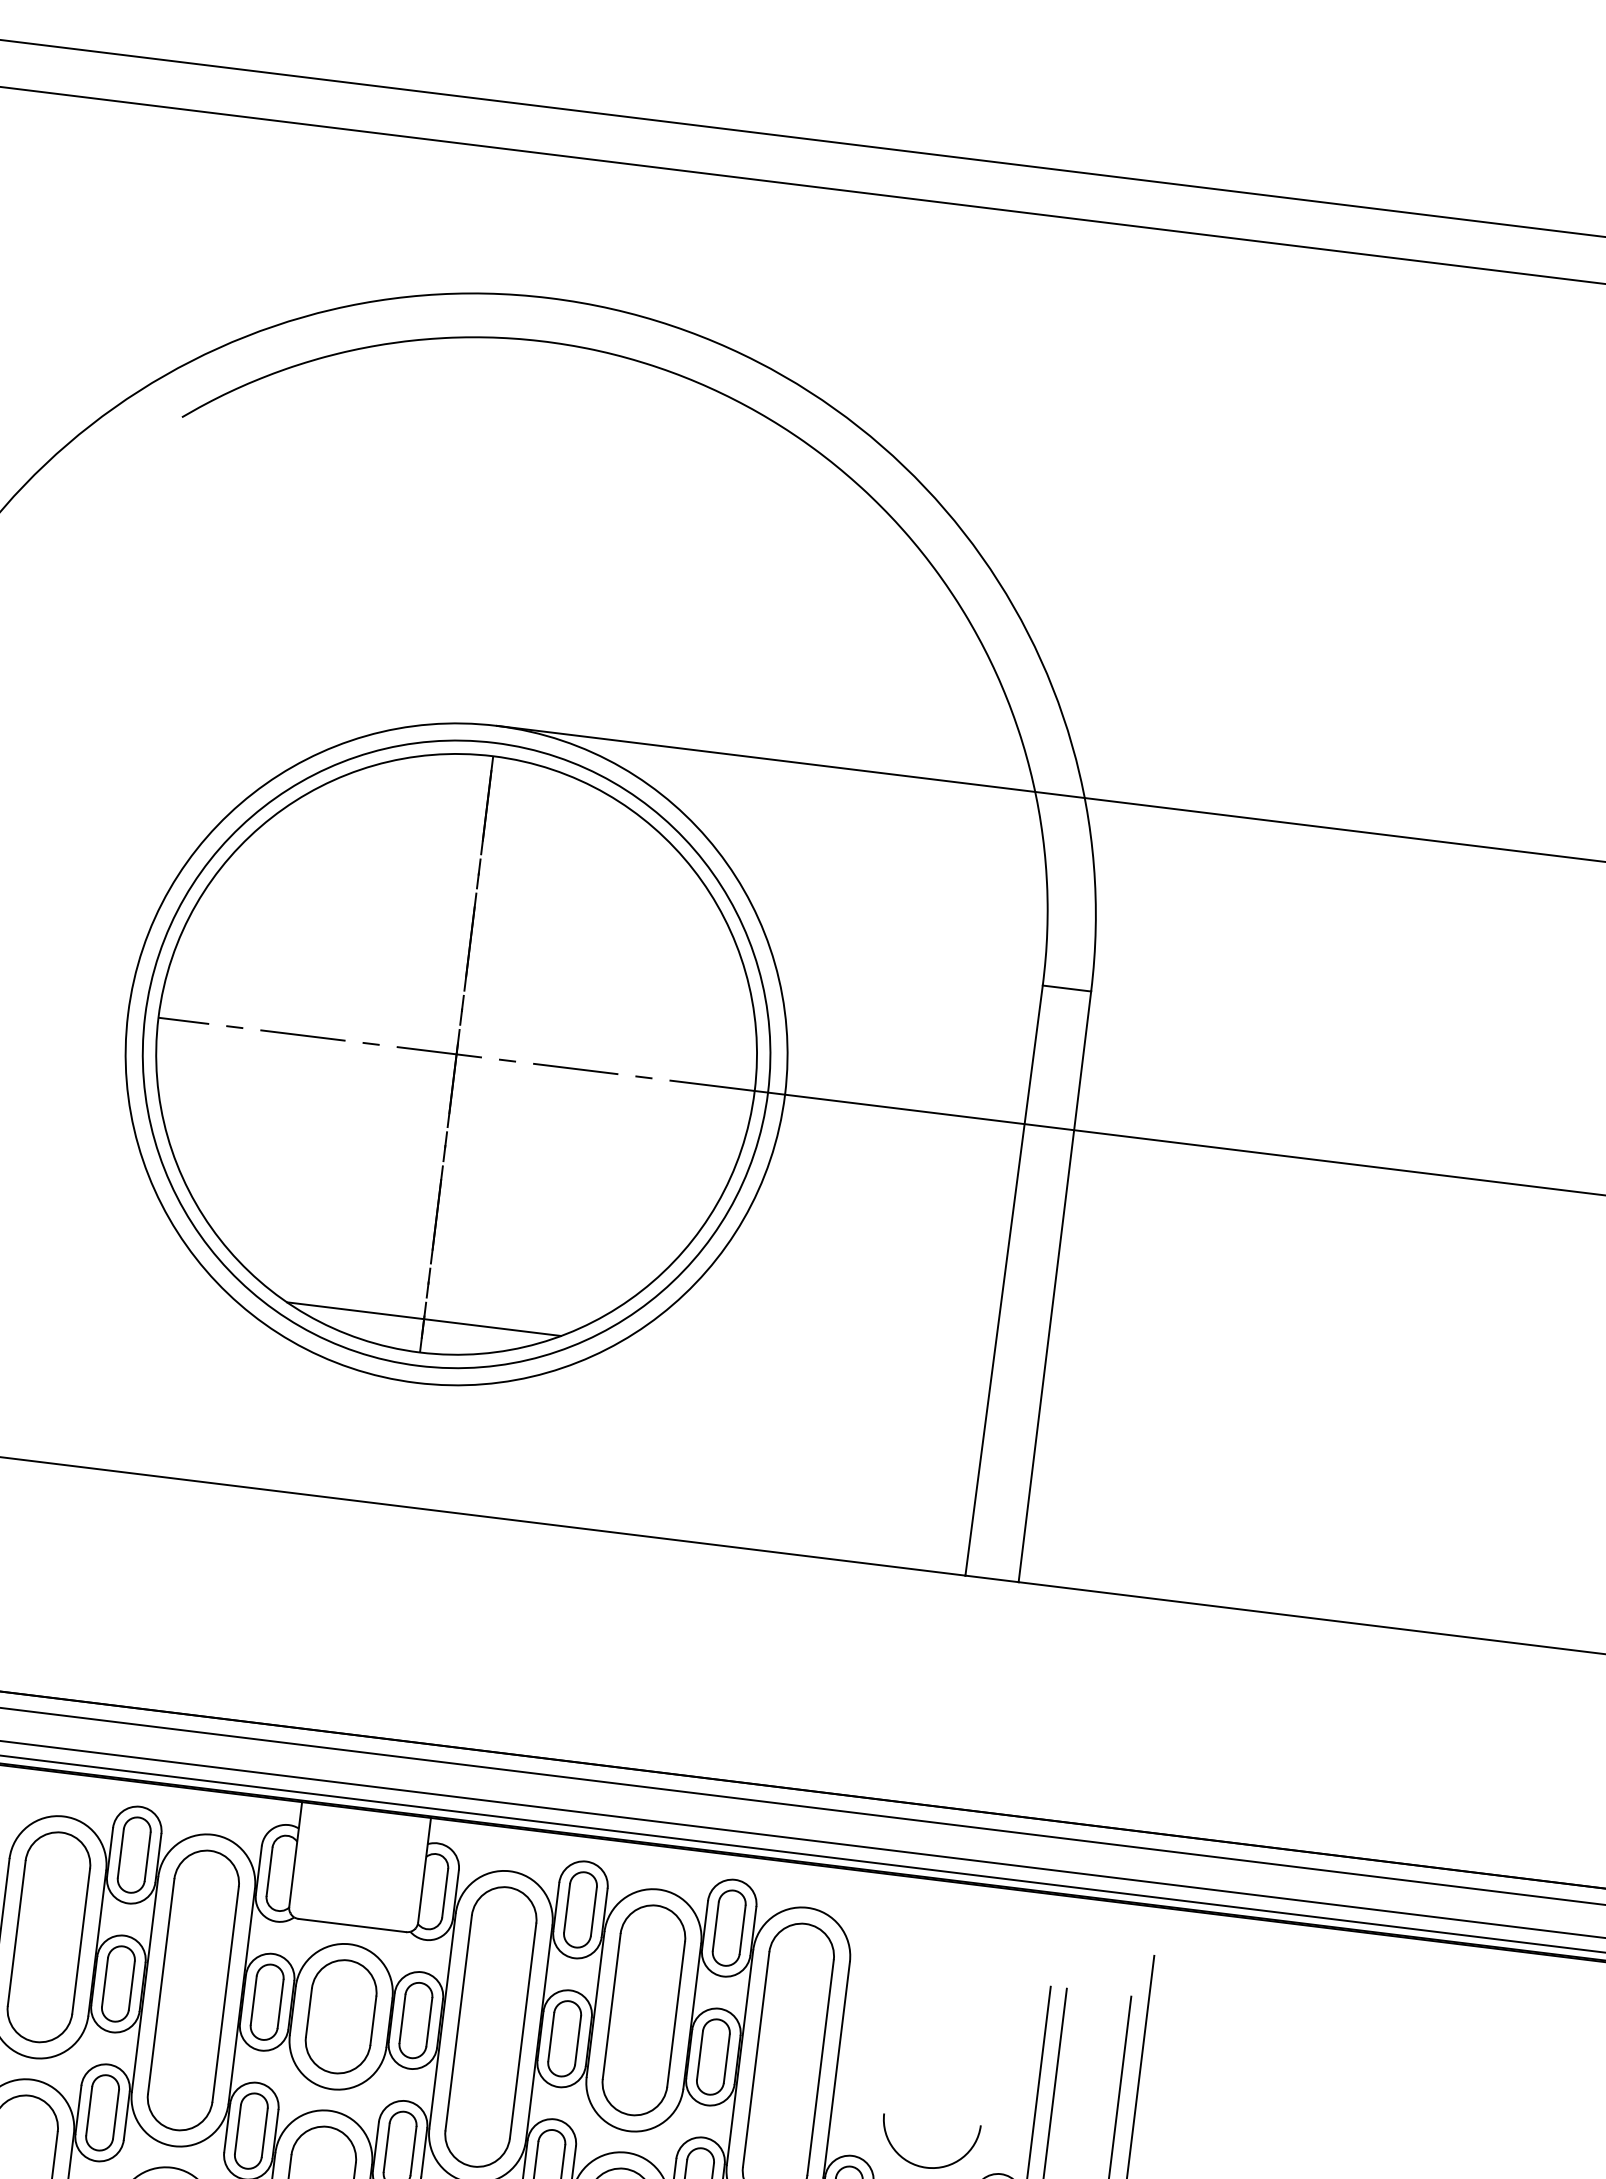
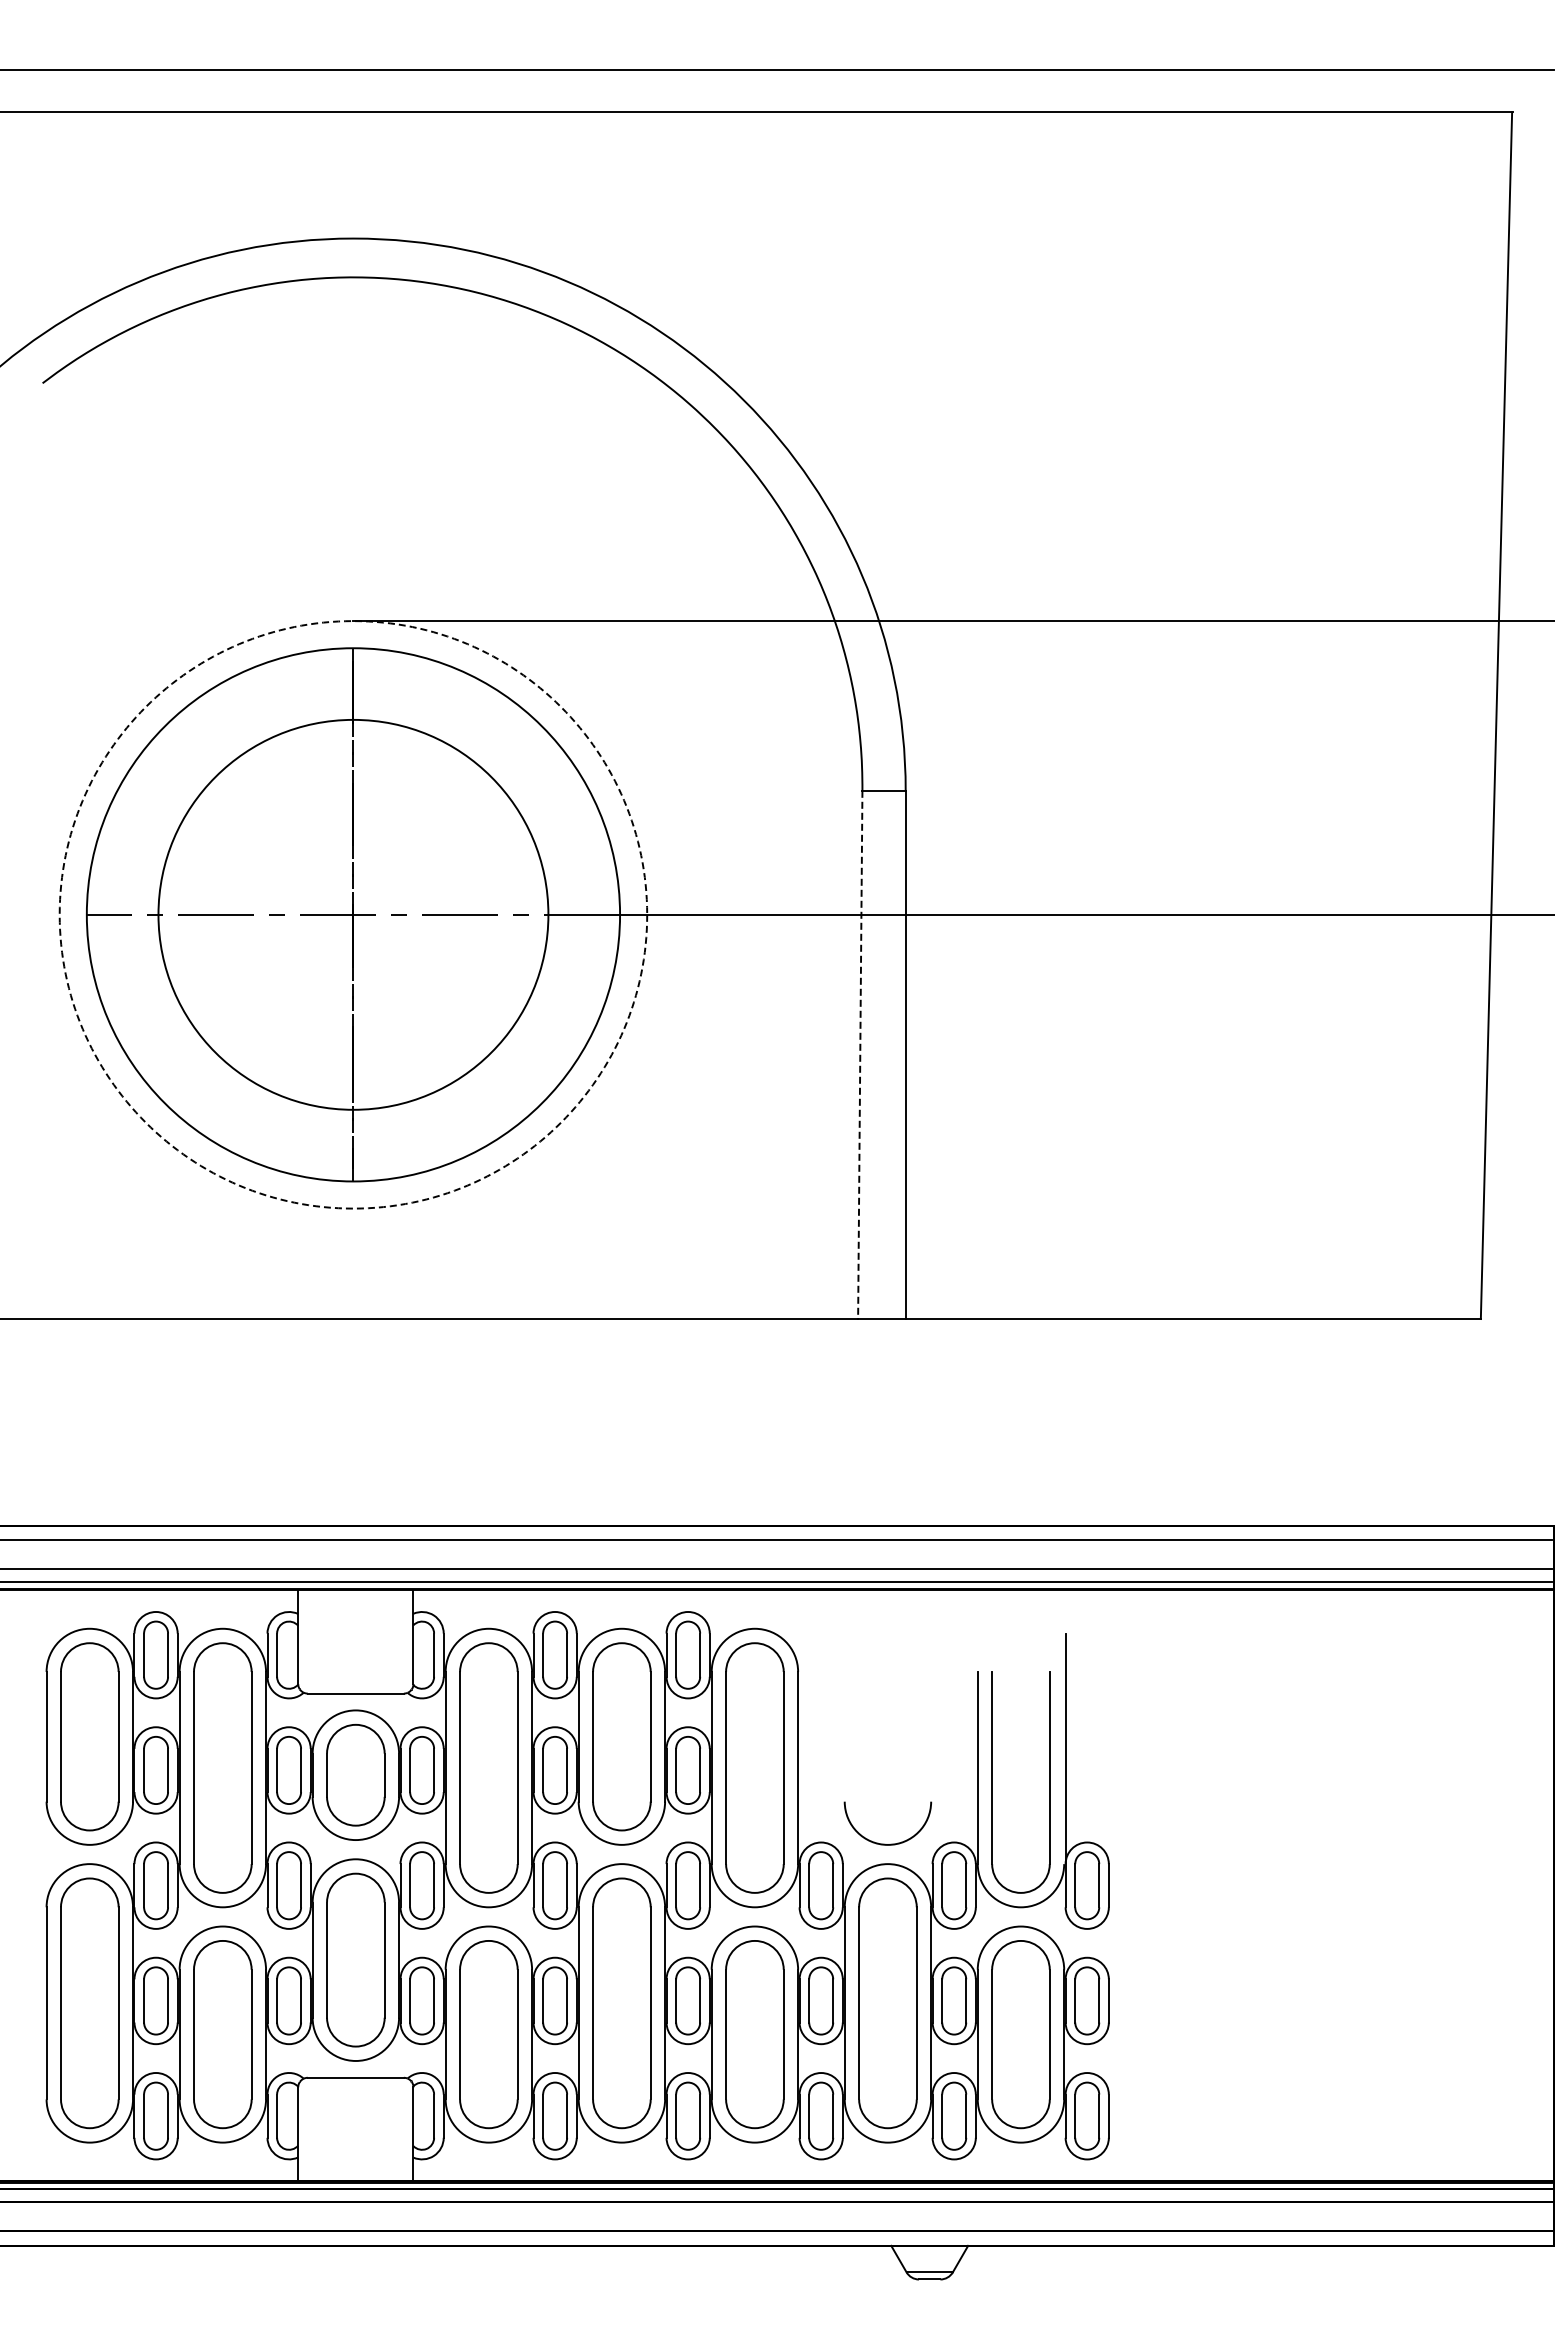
circle: (455, 1053) -> (352, 914), size x0.7
circle: (456, 1053) -> (353, 914), solid -> dashed
line: (1004, 1281) -> (860, 1055), solid -> dashed
line: (424, 1318) -> (353, 1151), removed

